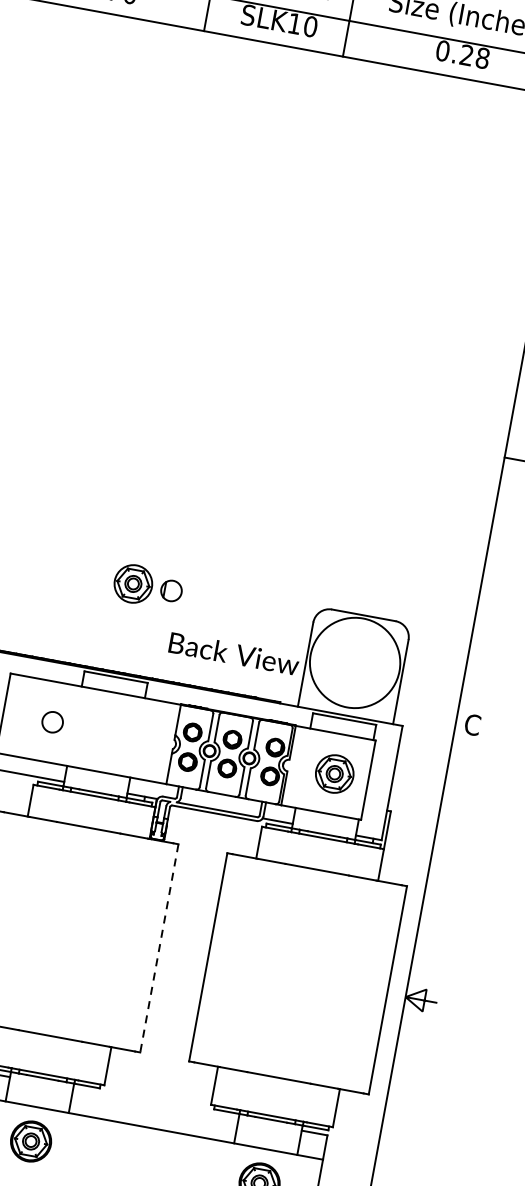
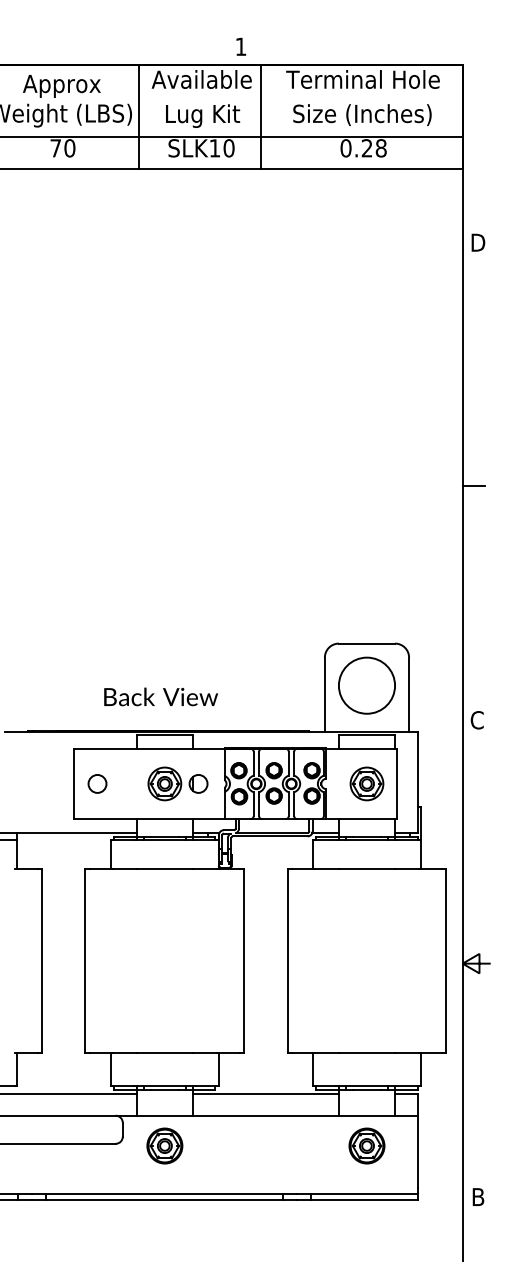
part: (147, 586) -> (177, 783), moved
text: (233, 653) -> (160, 696), moved
circle: (354, 662) -> (366, 685), size x0.71
circle: (52, 721) -> (97, 783), moved
line: (159, 949) -> (244, 961), dashed -> solid
line: (155, 1104) -> (265, 1094), added

